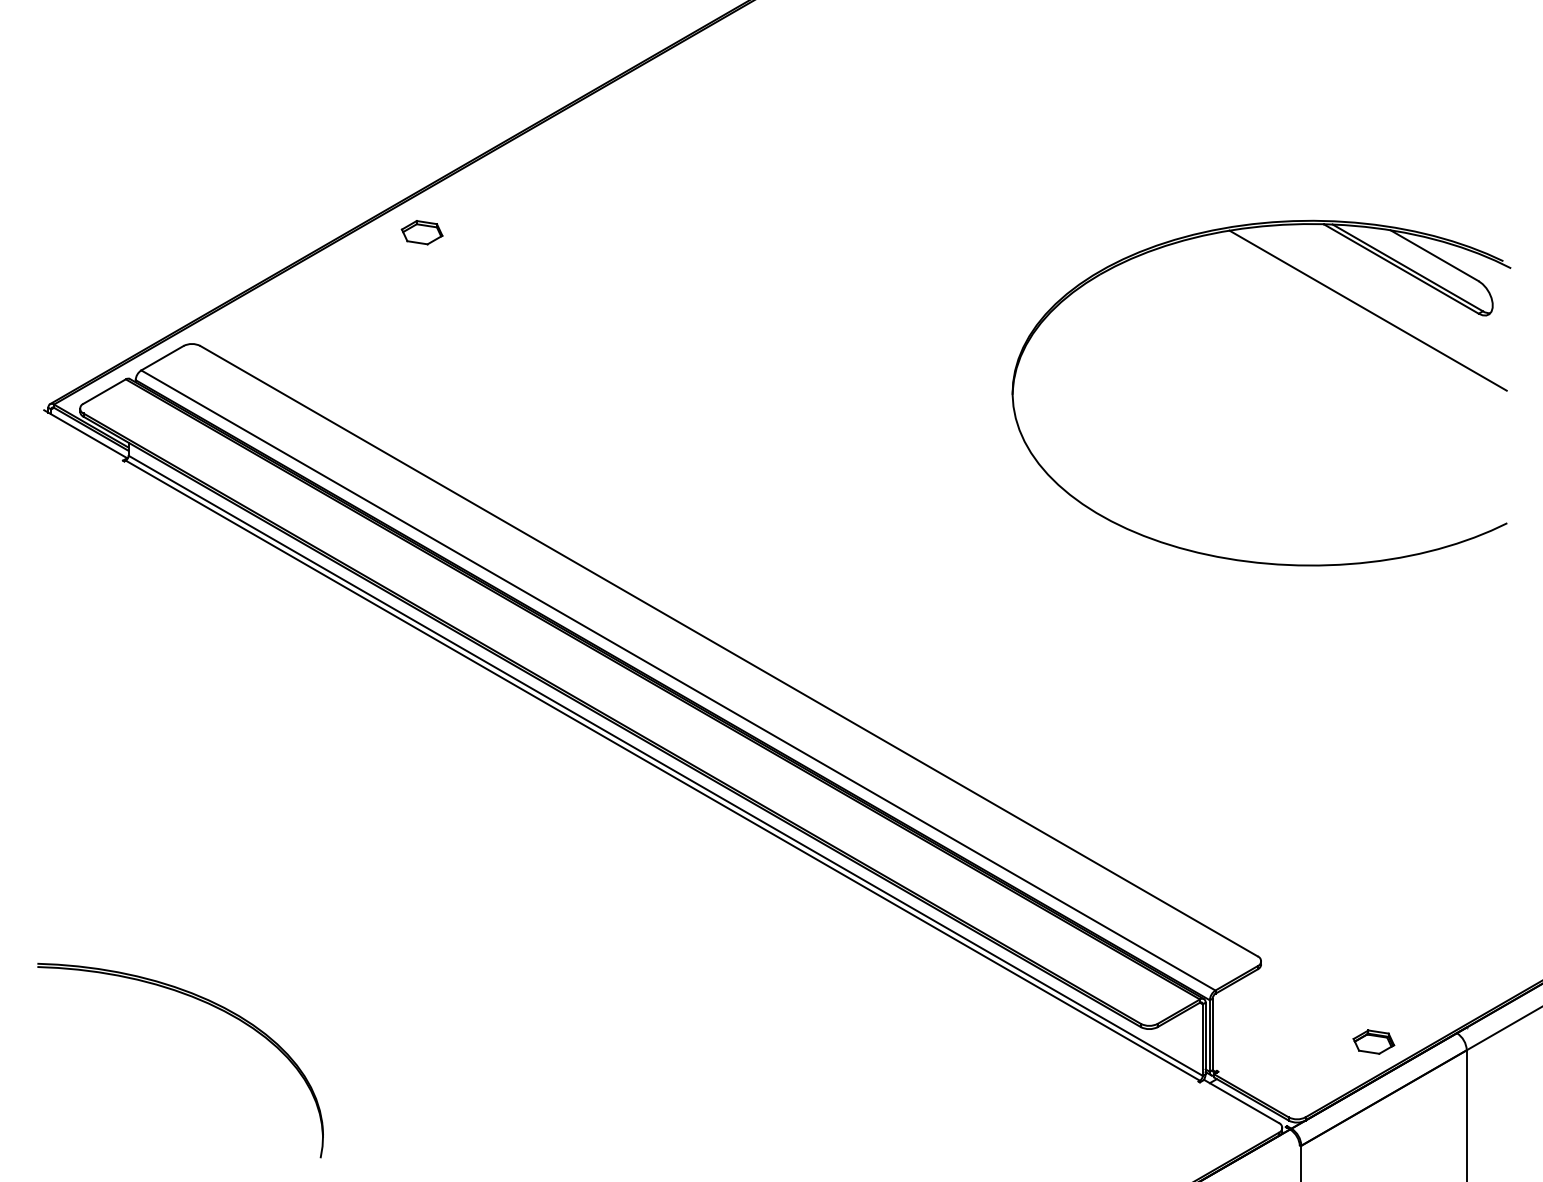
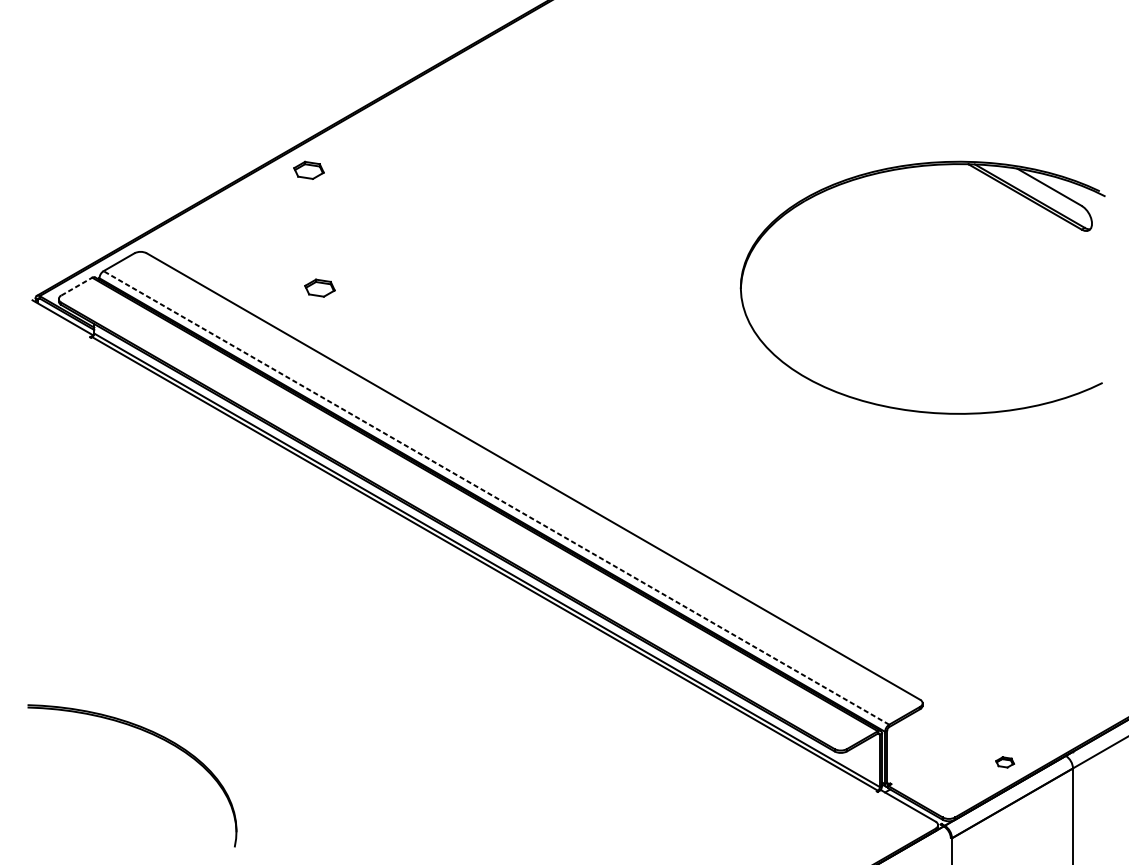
line: (1367, 310) -> (1000, 227), removed
line: (105, 391) -> (77, 286), solid -> dashed
part: (436, 393) -> (319, 288), added
line: (677, 680) -> (495, 497), solid -> dashed
part: (1373, 1041) -> (1004, 761), size x0.6

